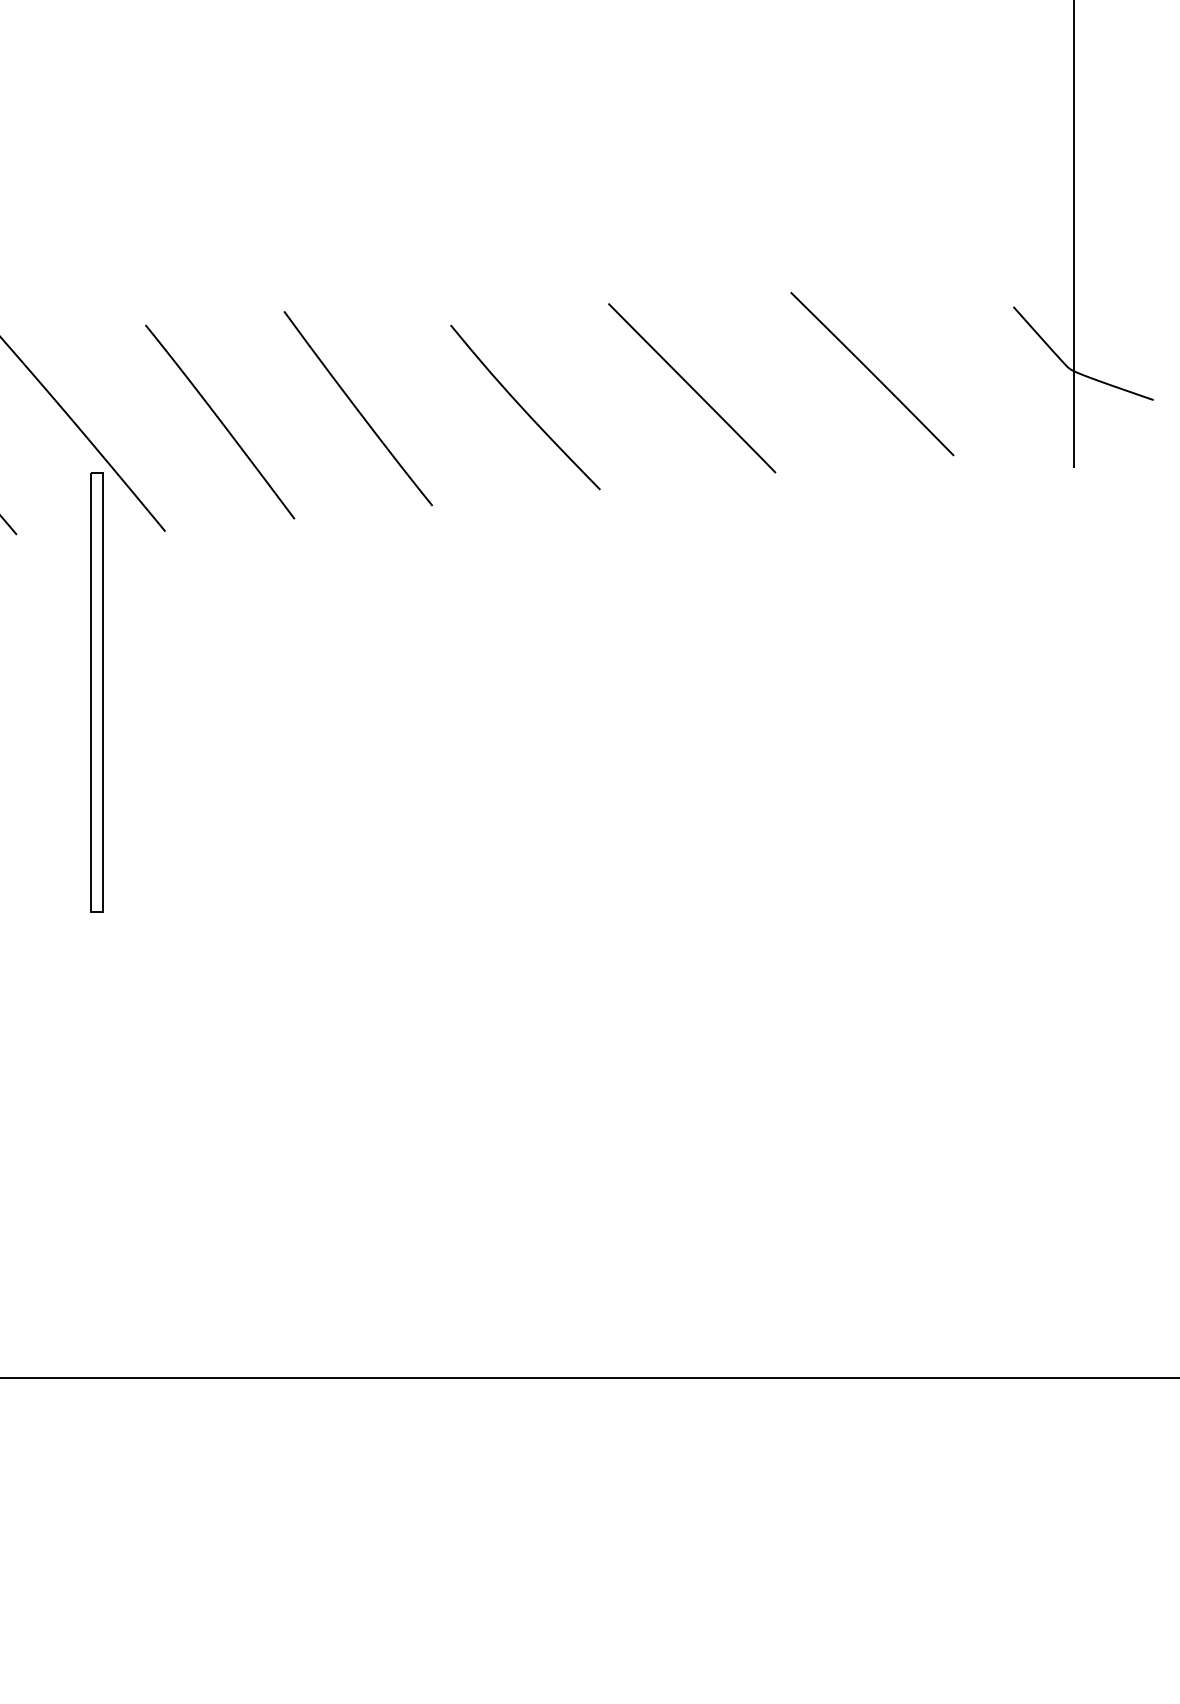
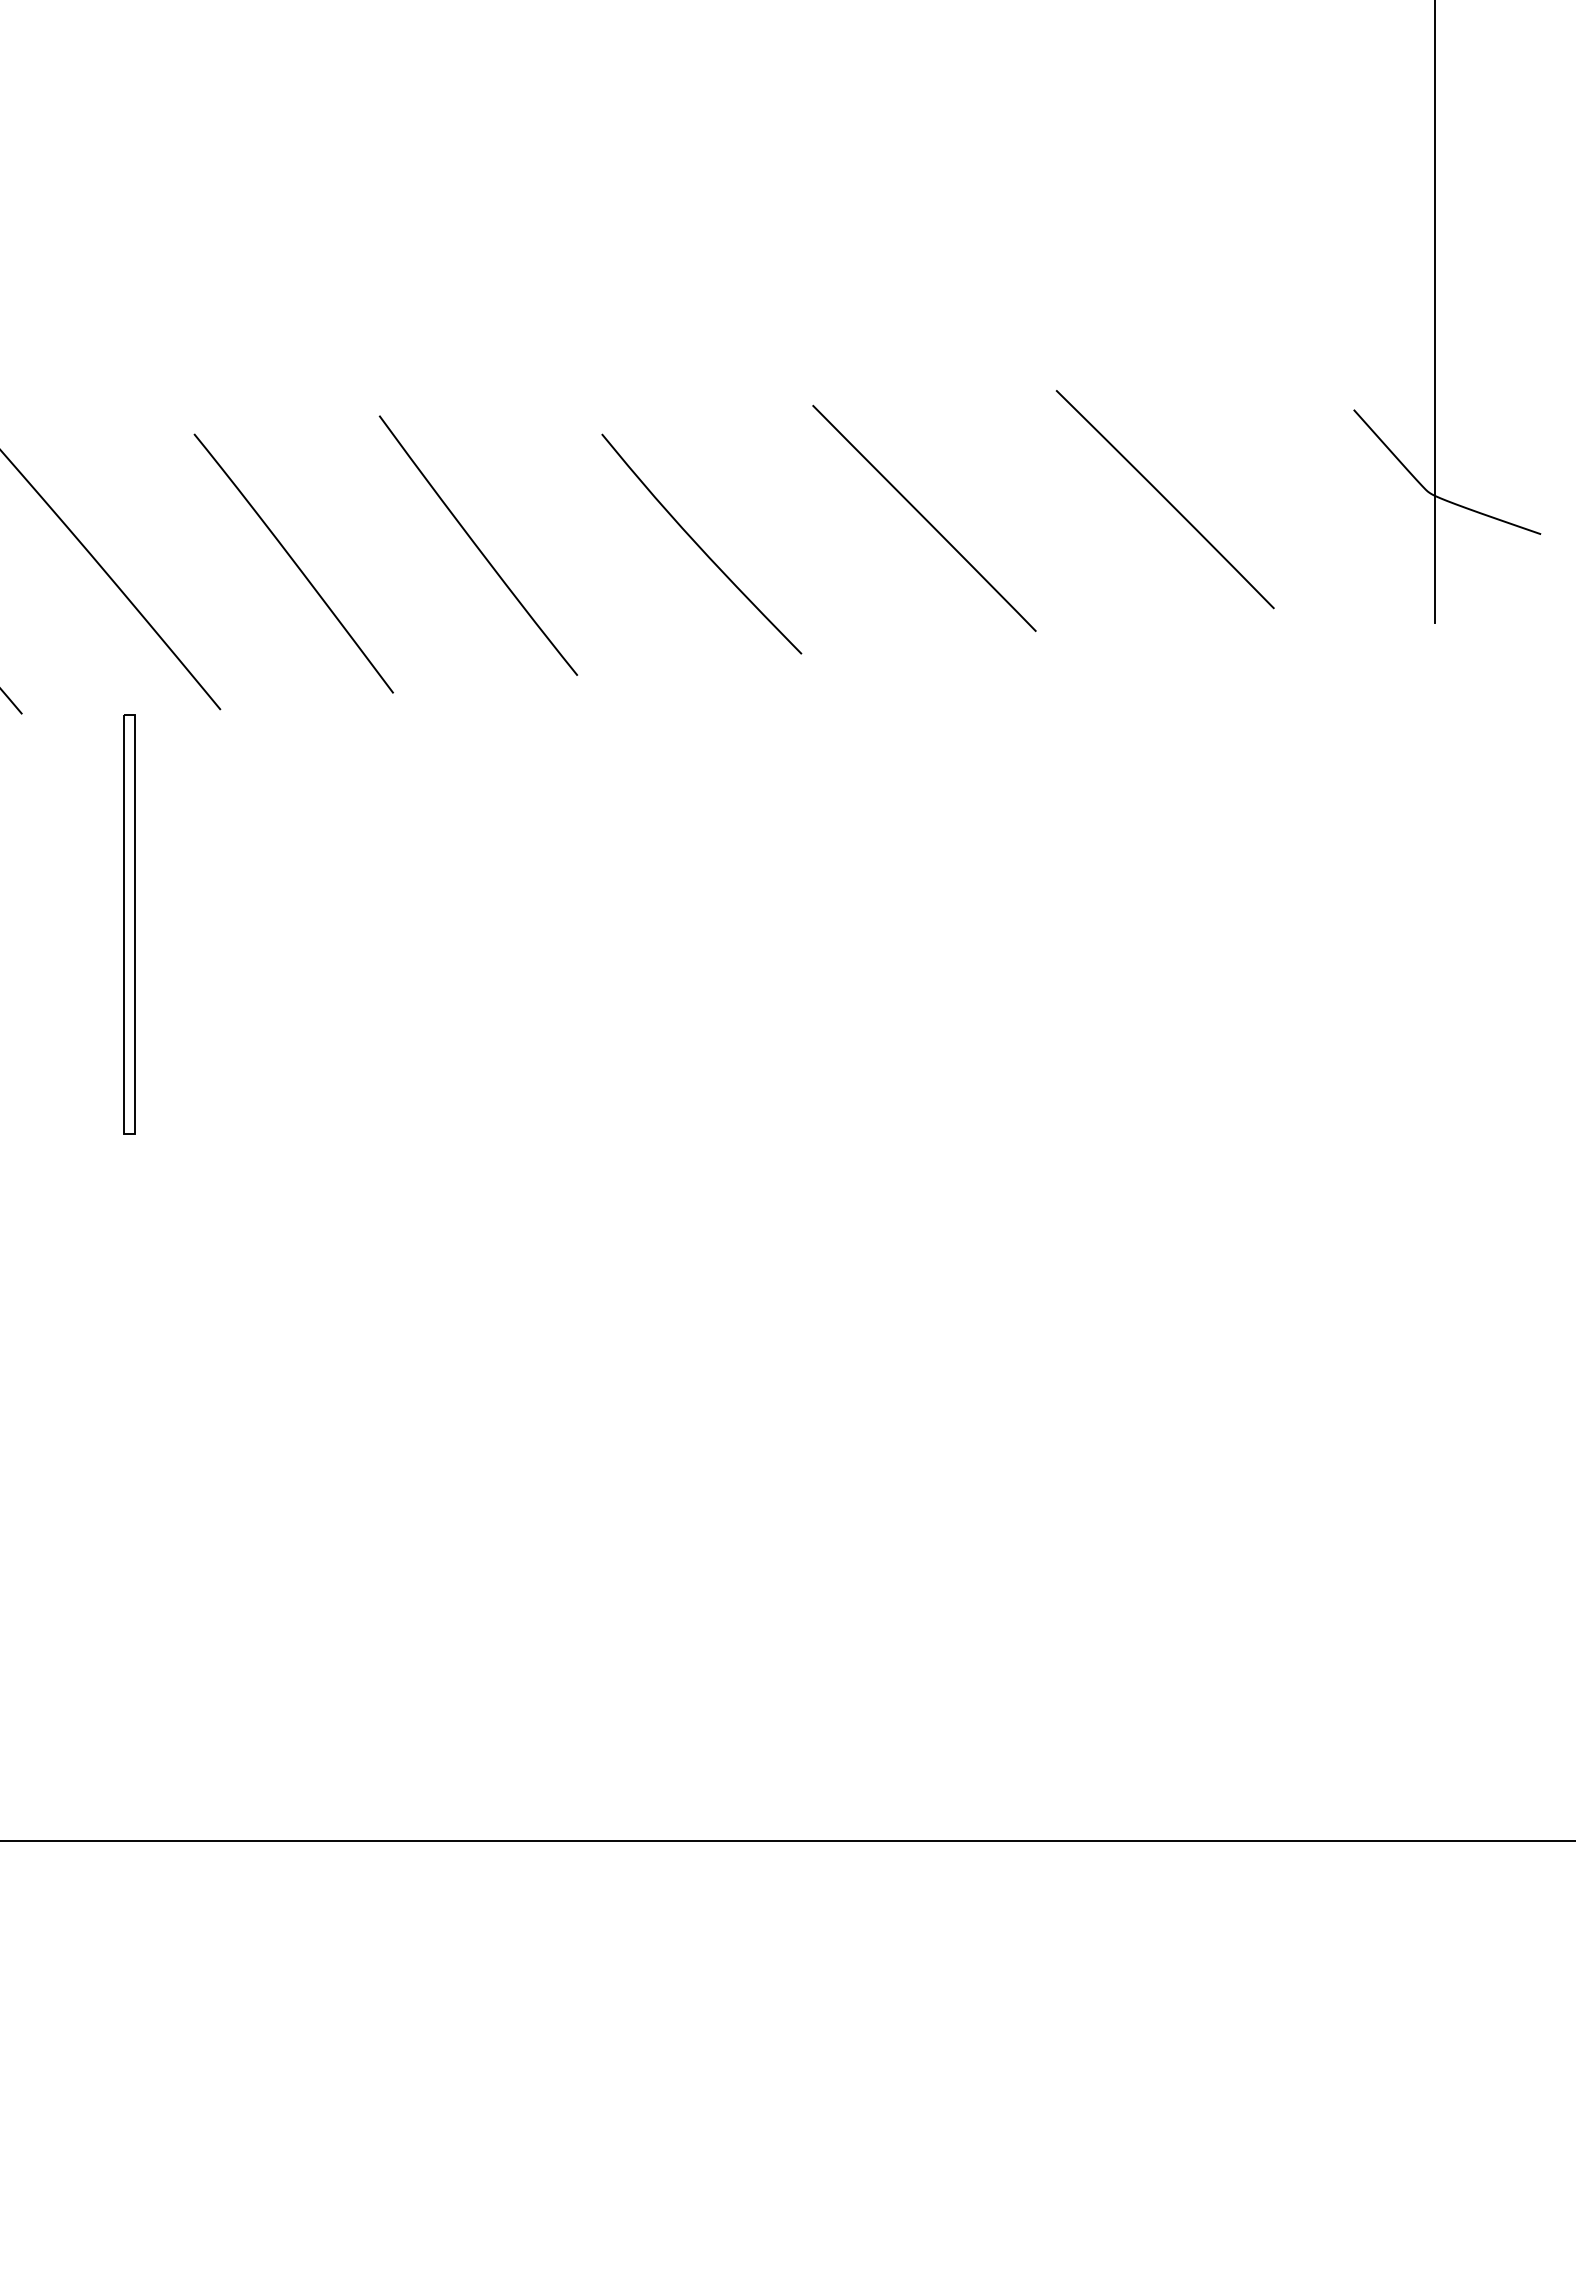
part: (97, 692) -> (129, 924), size x0.71

